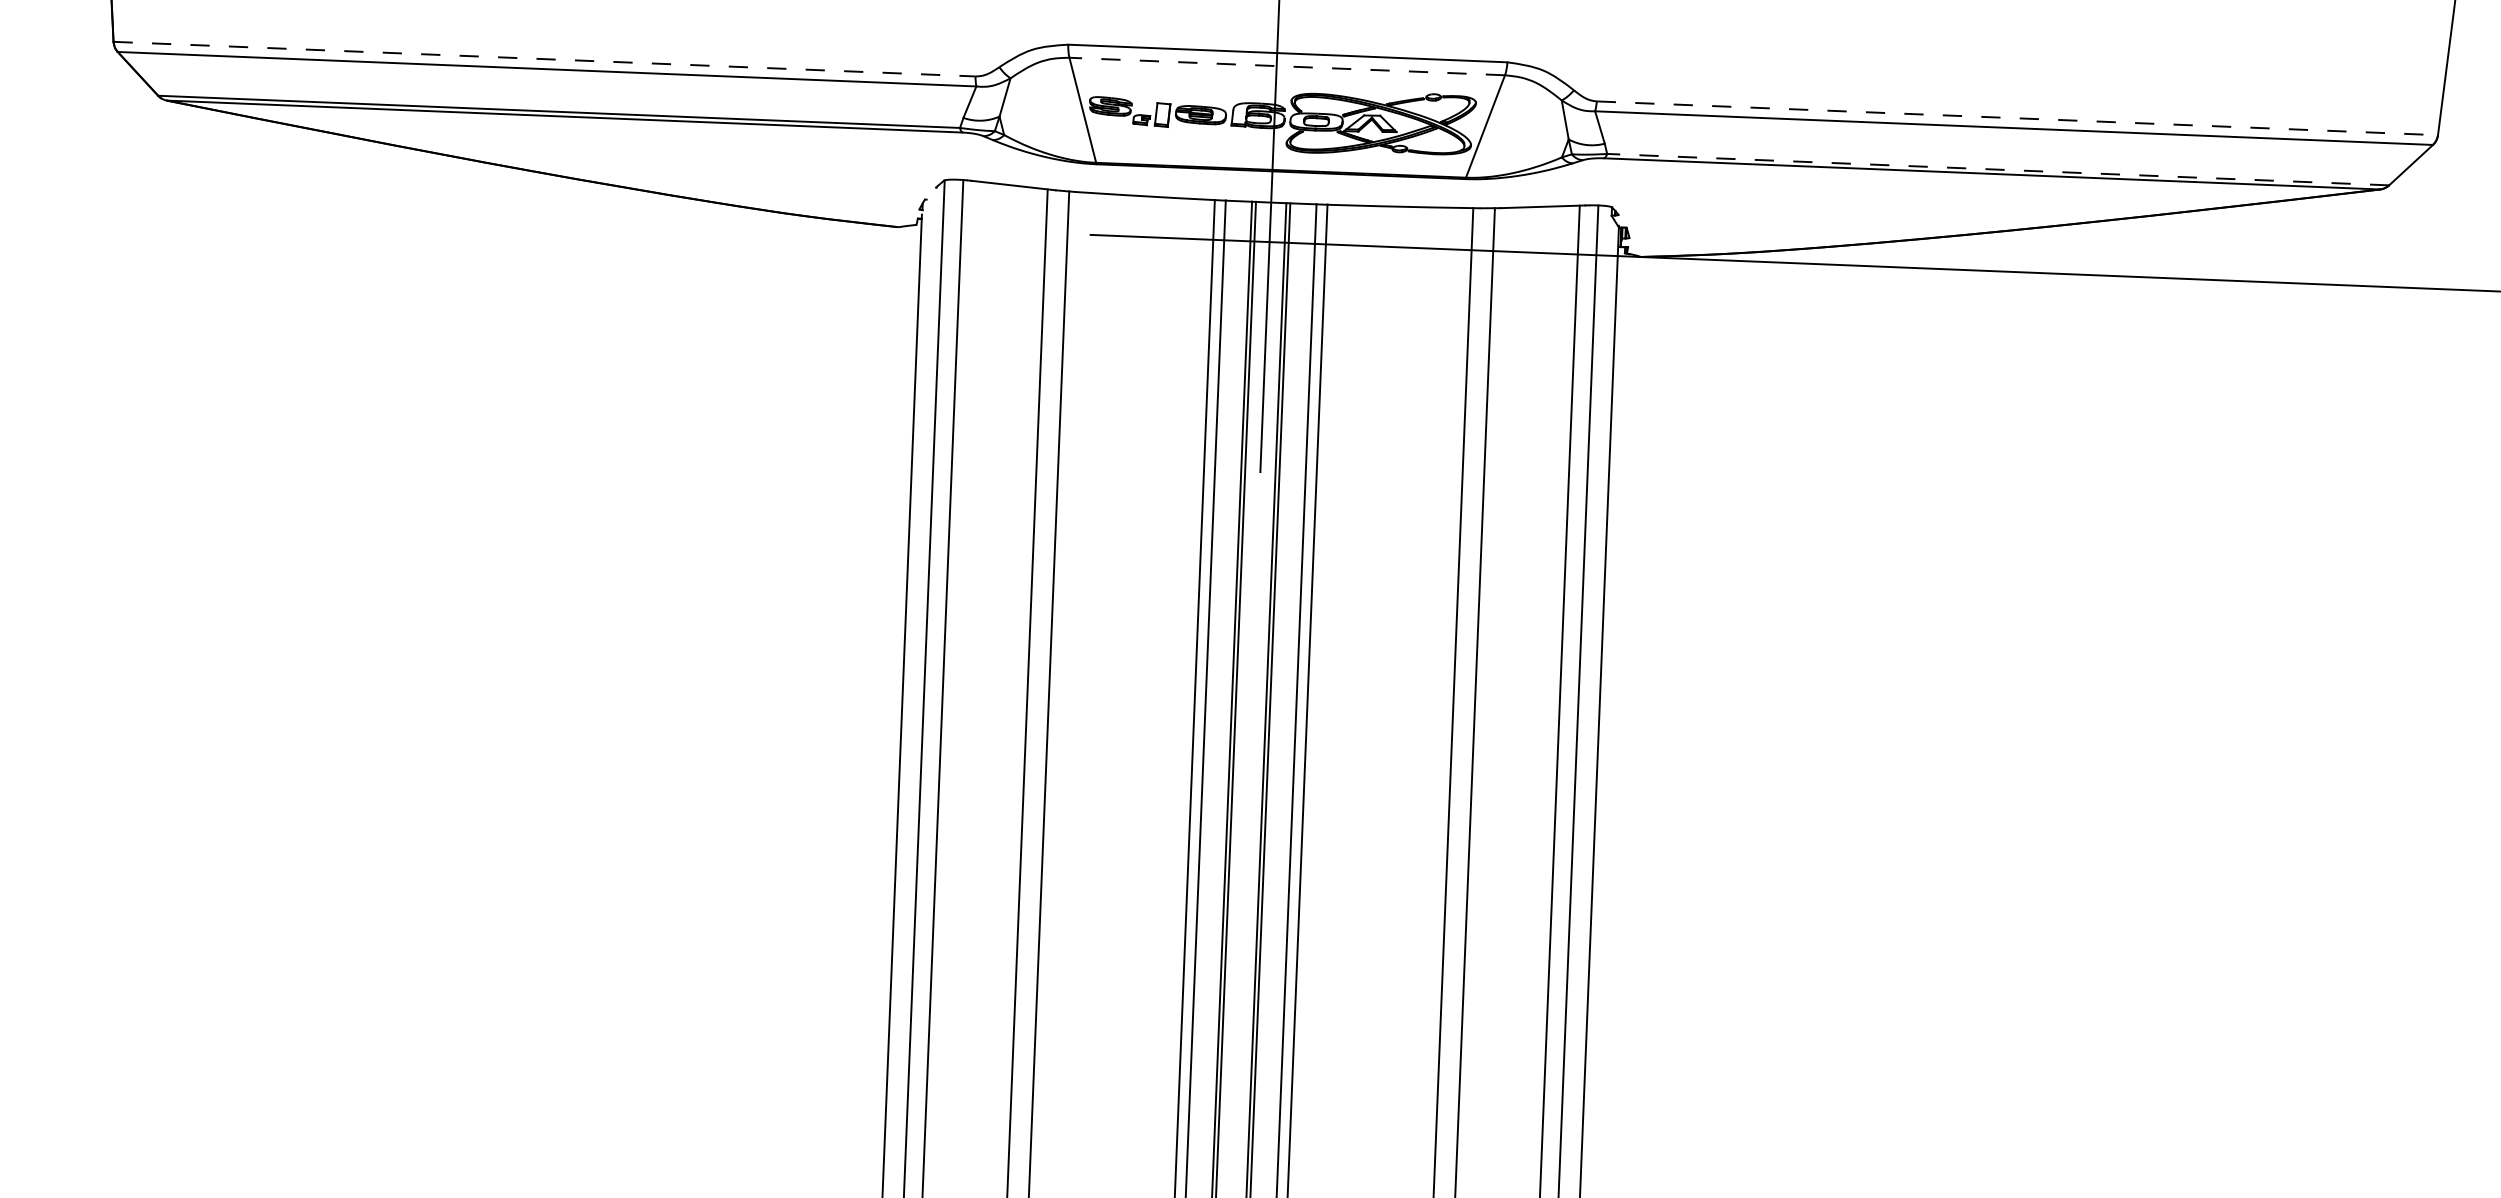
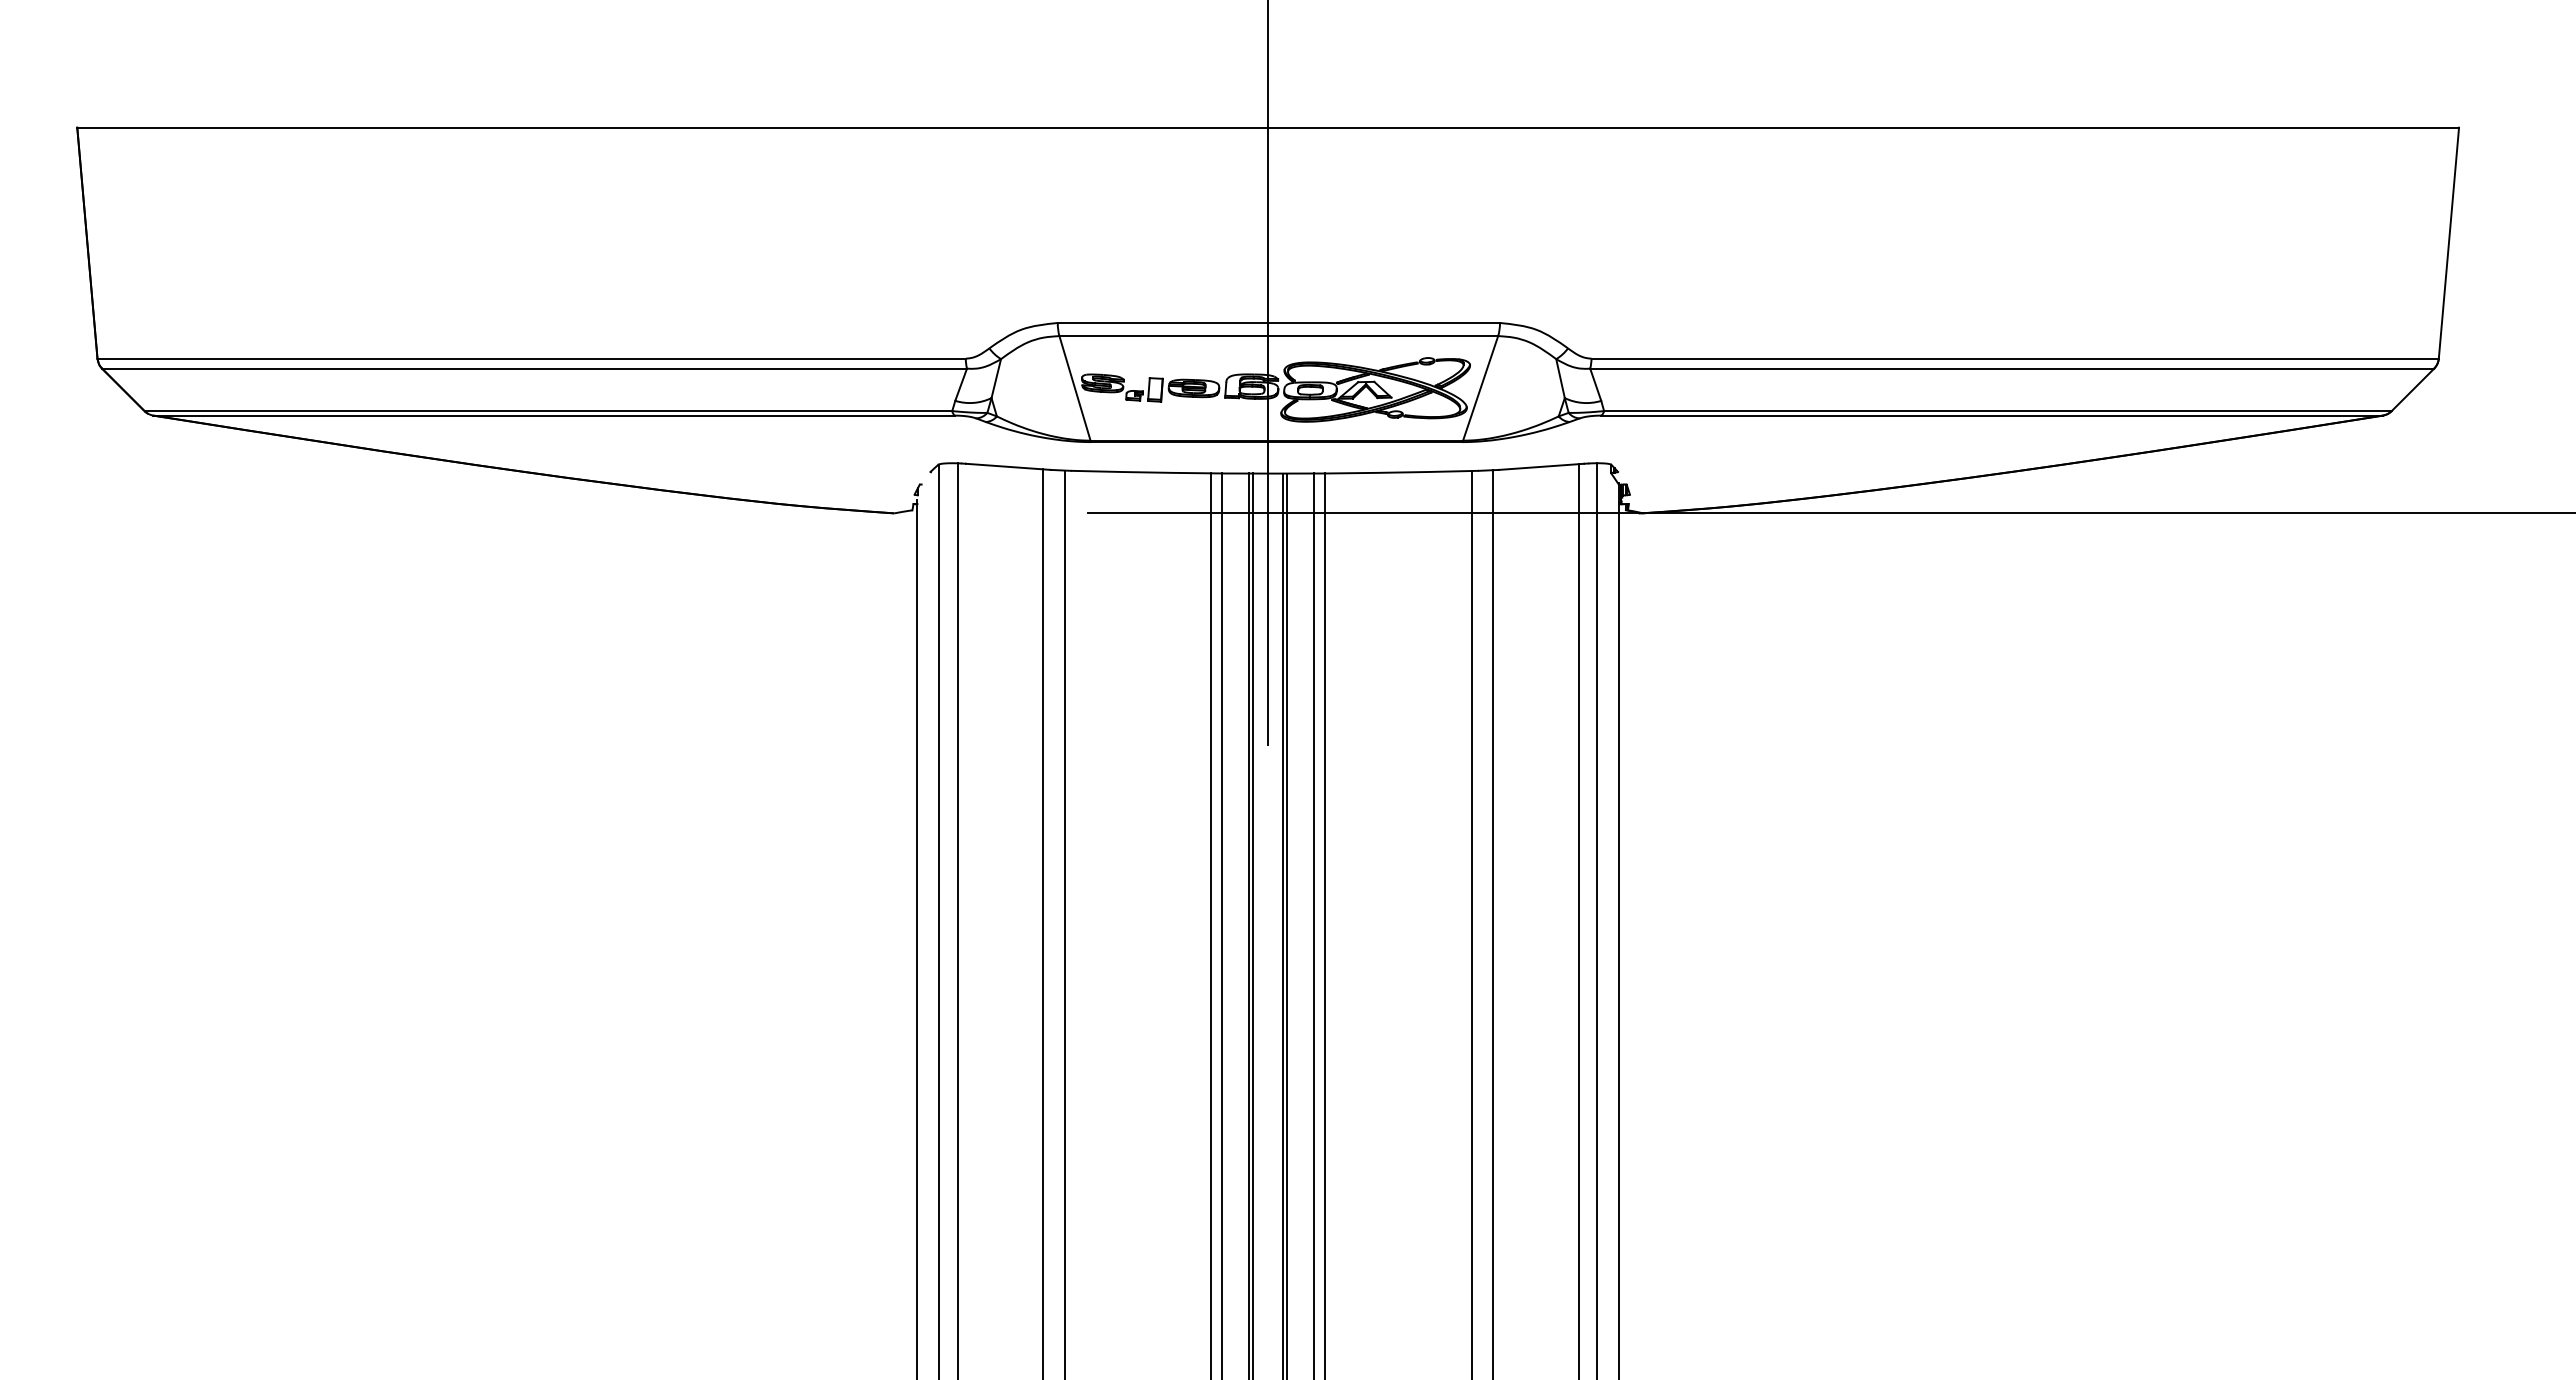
line: (545, 59) -> (532, 358), dashed -> solid
line: (1286, 66) -> (1278, 336), dashed -> solid
line: (2017, 118) -> (2015, 358), dashed -> solid
line: (1997, 170) -> (1997, 411), dashed -> solid

